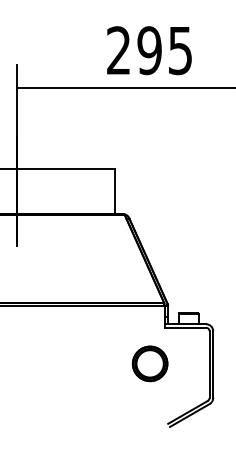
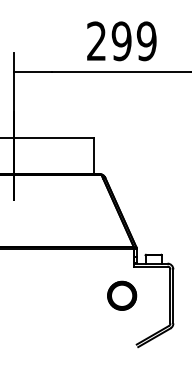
text: (180, 50) -> (146, 41), 295 -> 299

